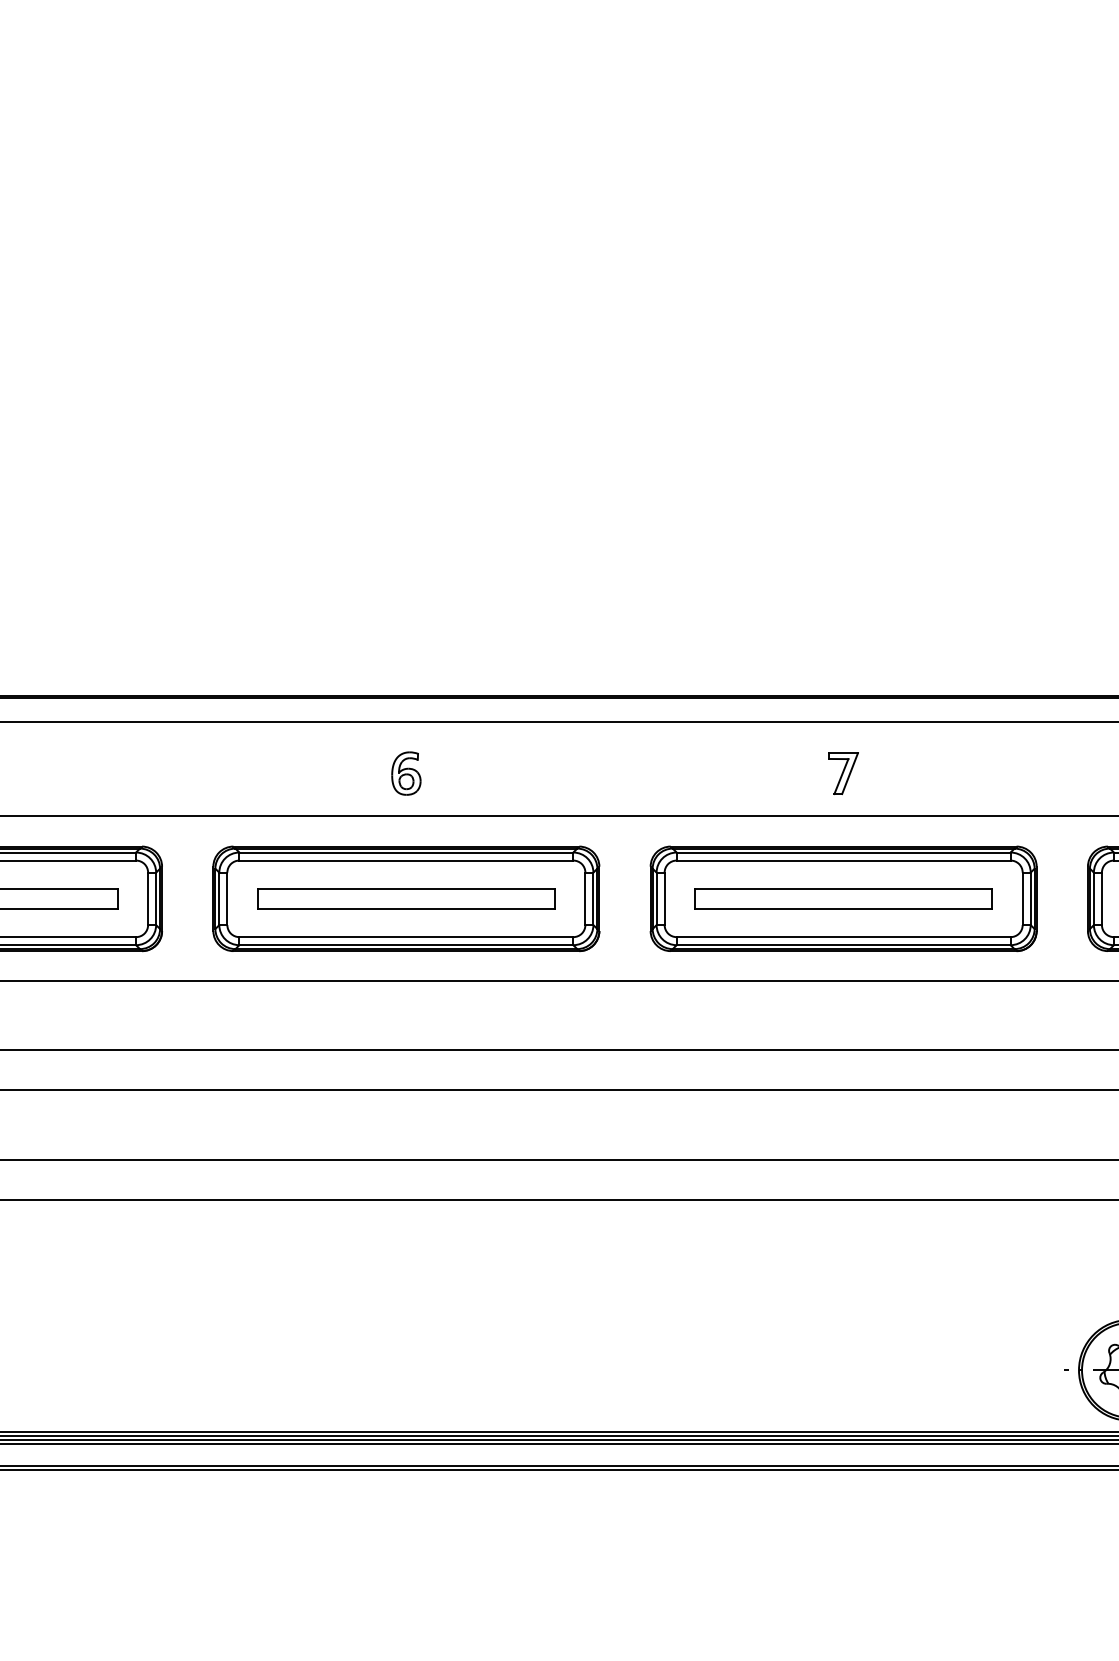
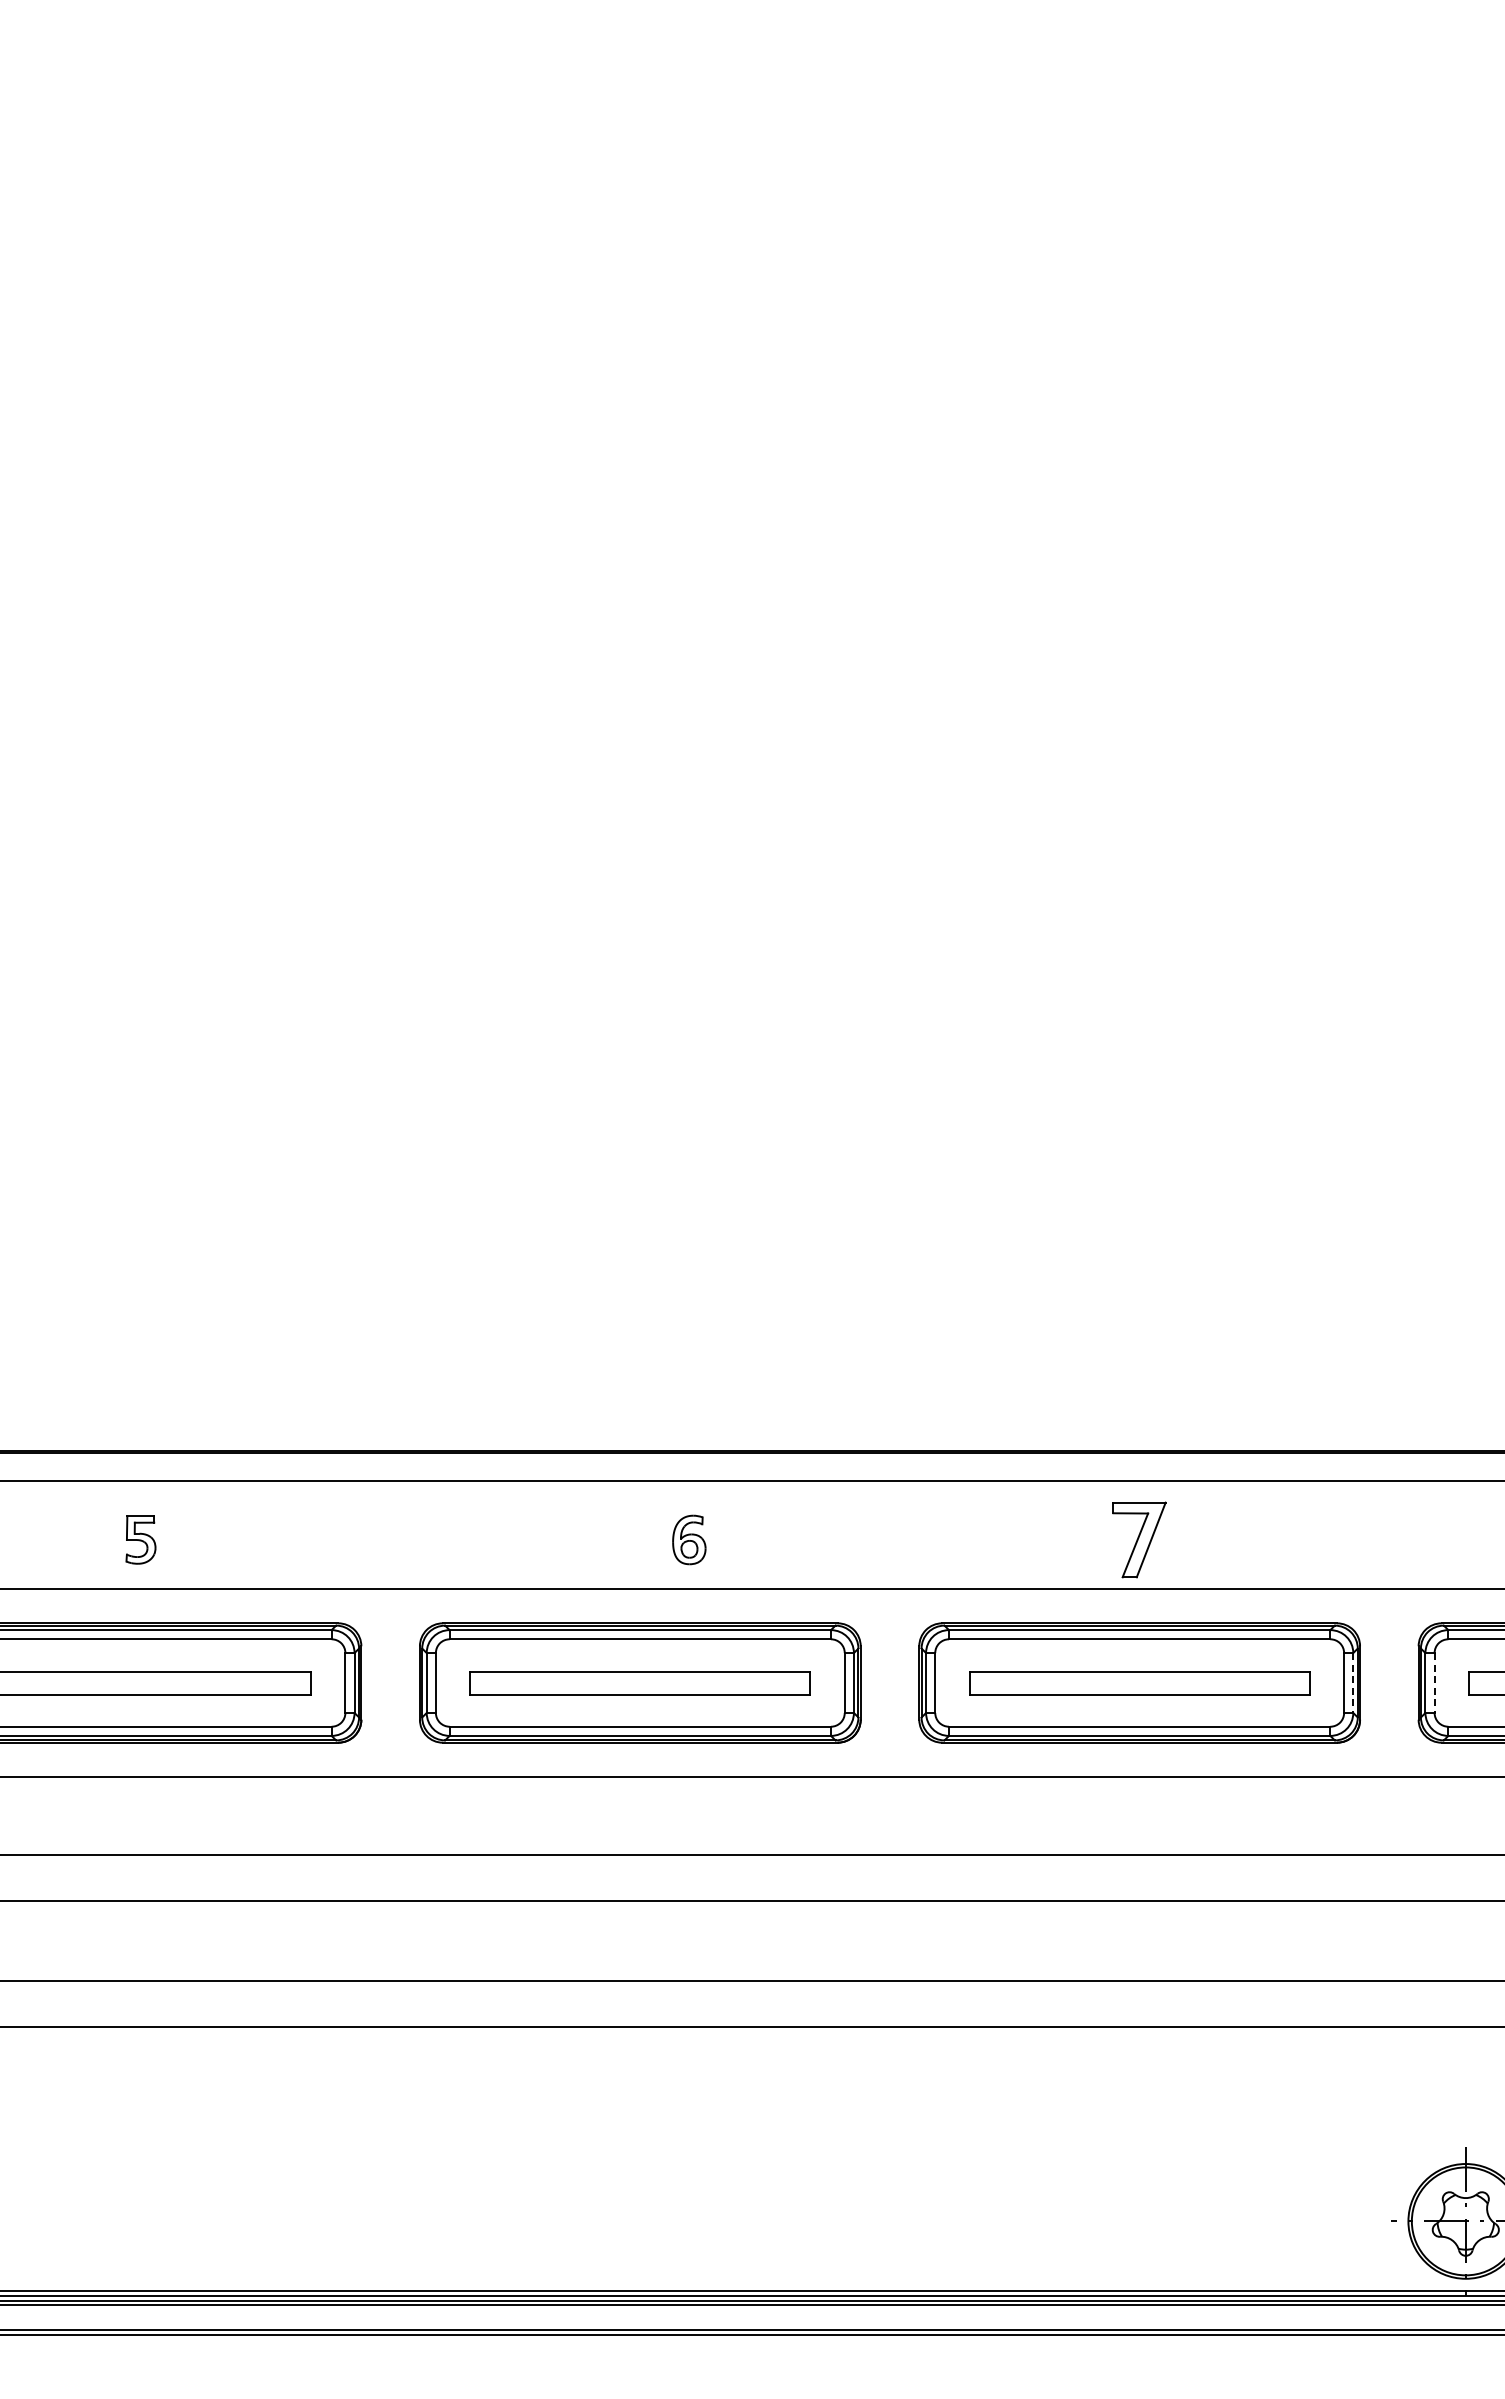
part: (406, 773) -> (689, 1539), moved
part: (843, 773) -> (1139, 1539), size x1.6
line: (1030, 899) -> (1353, 1683), solid -> dashed
line: (1101, 899) -> (1434, 1683), solid -> dashed

